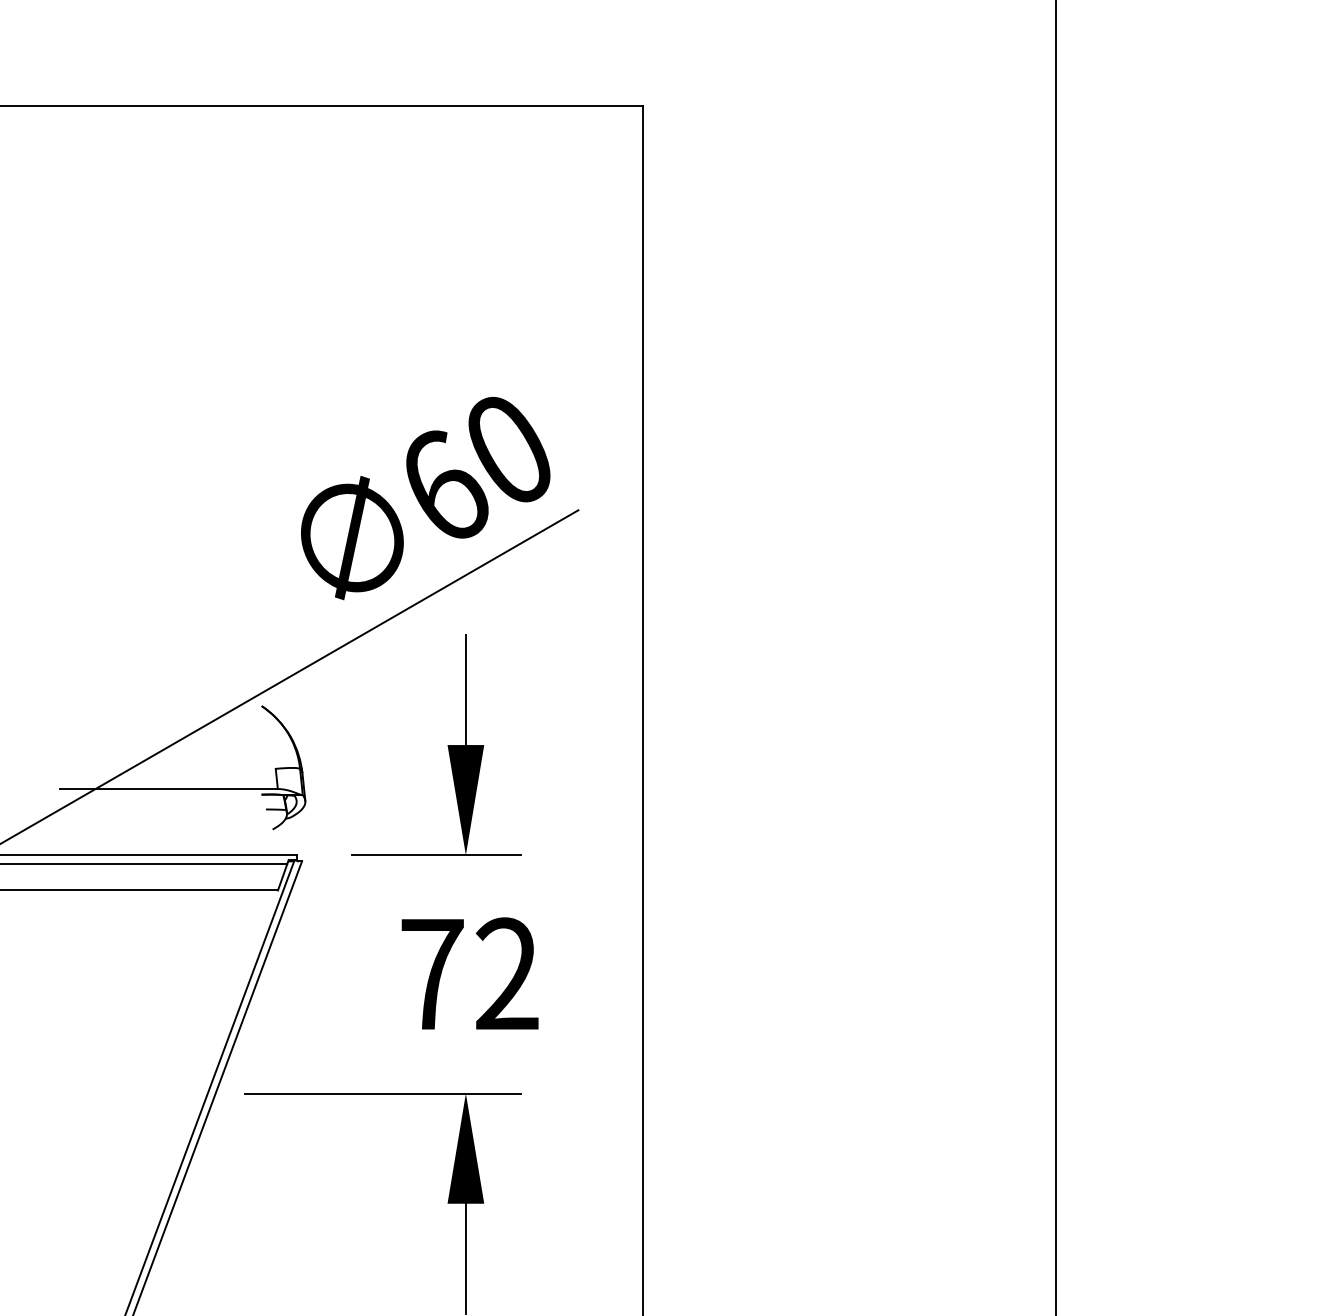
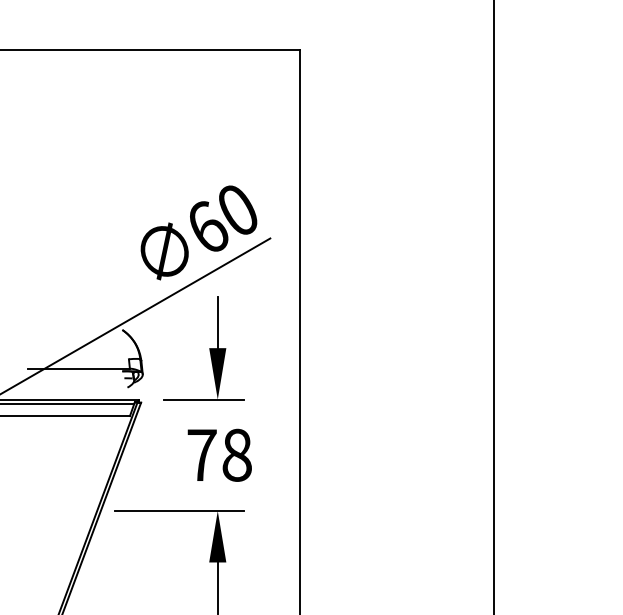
text: (505, 972) -> (236, 454), 72 -> 78

